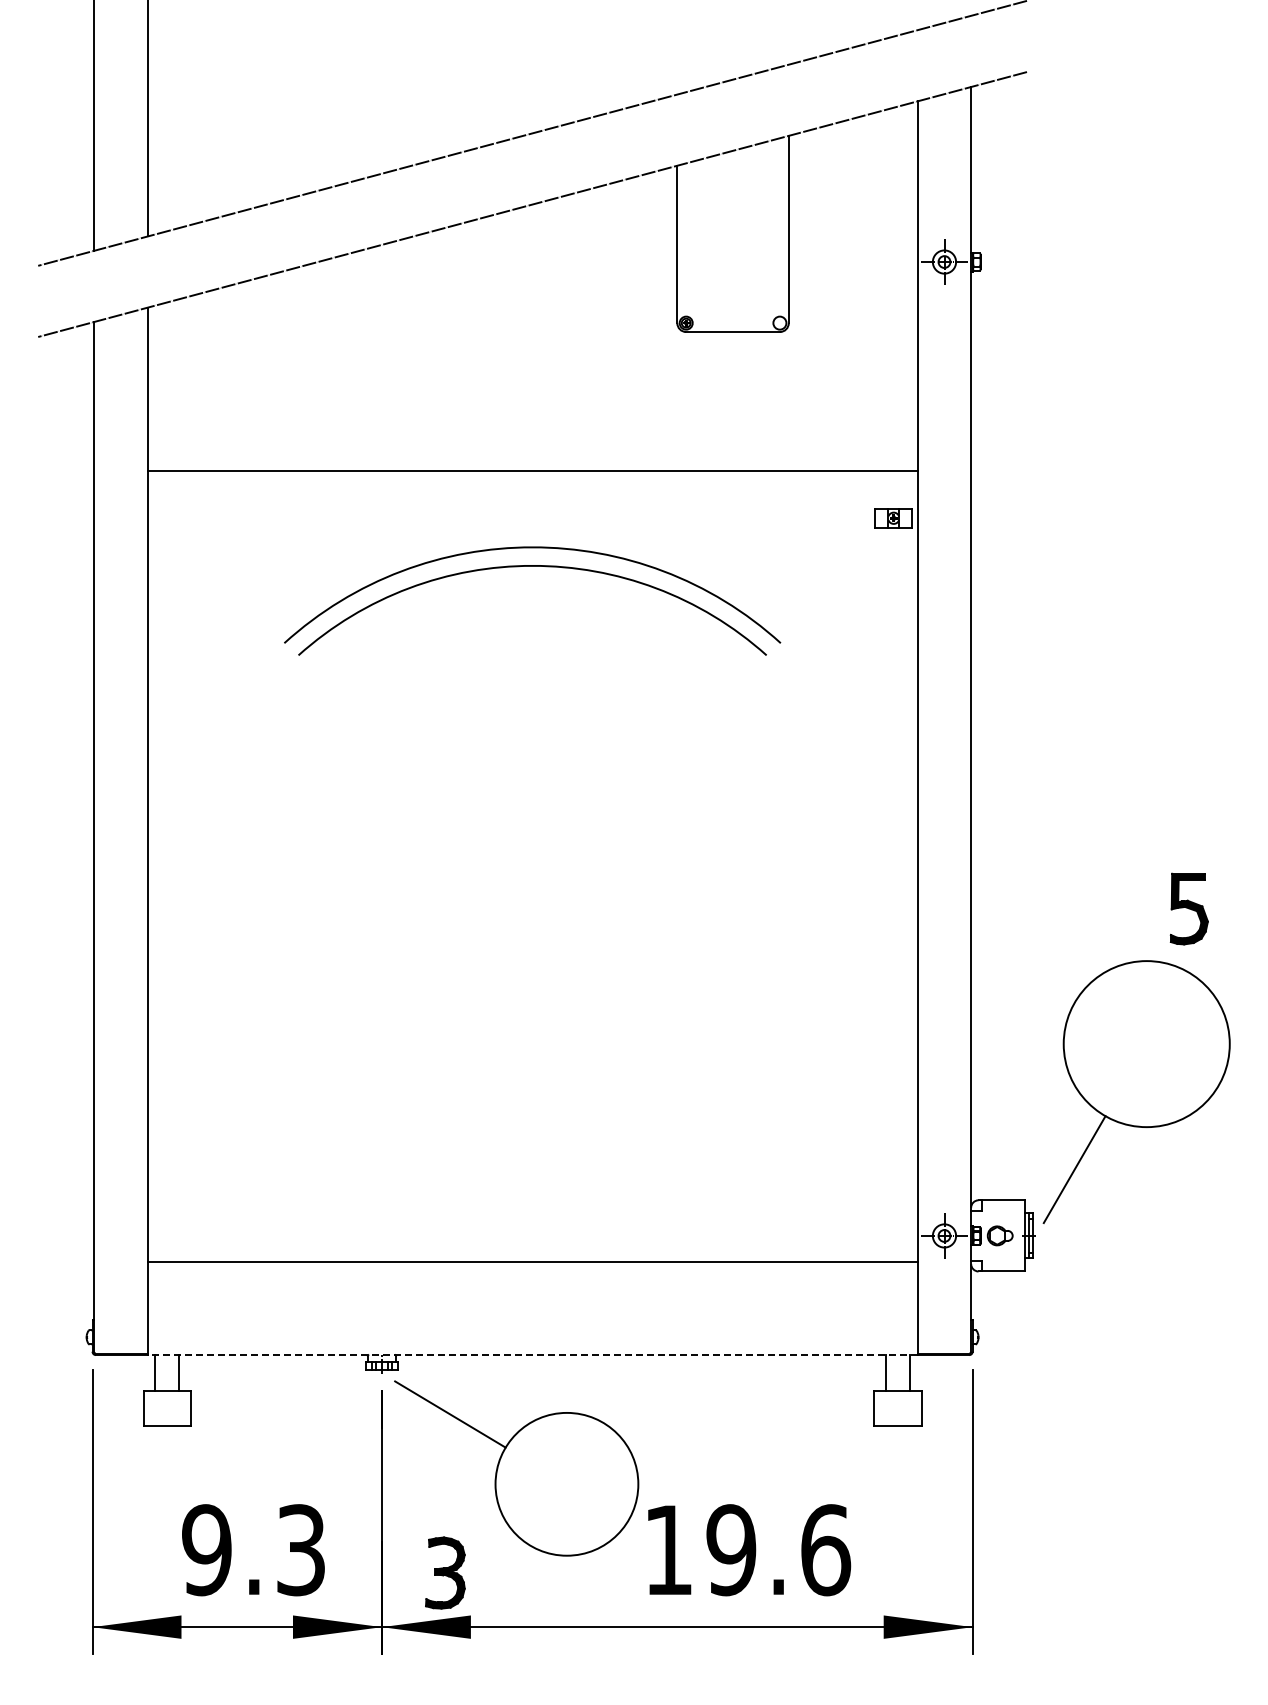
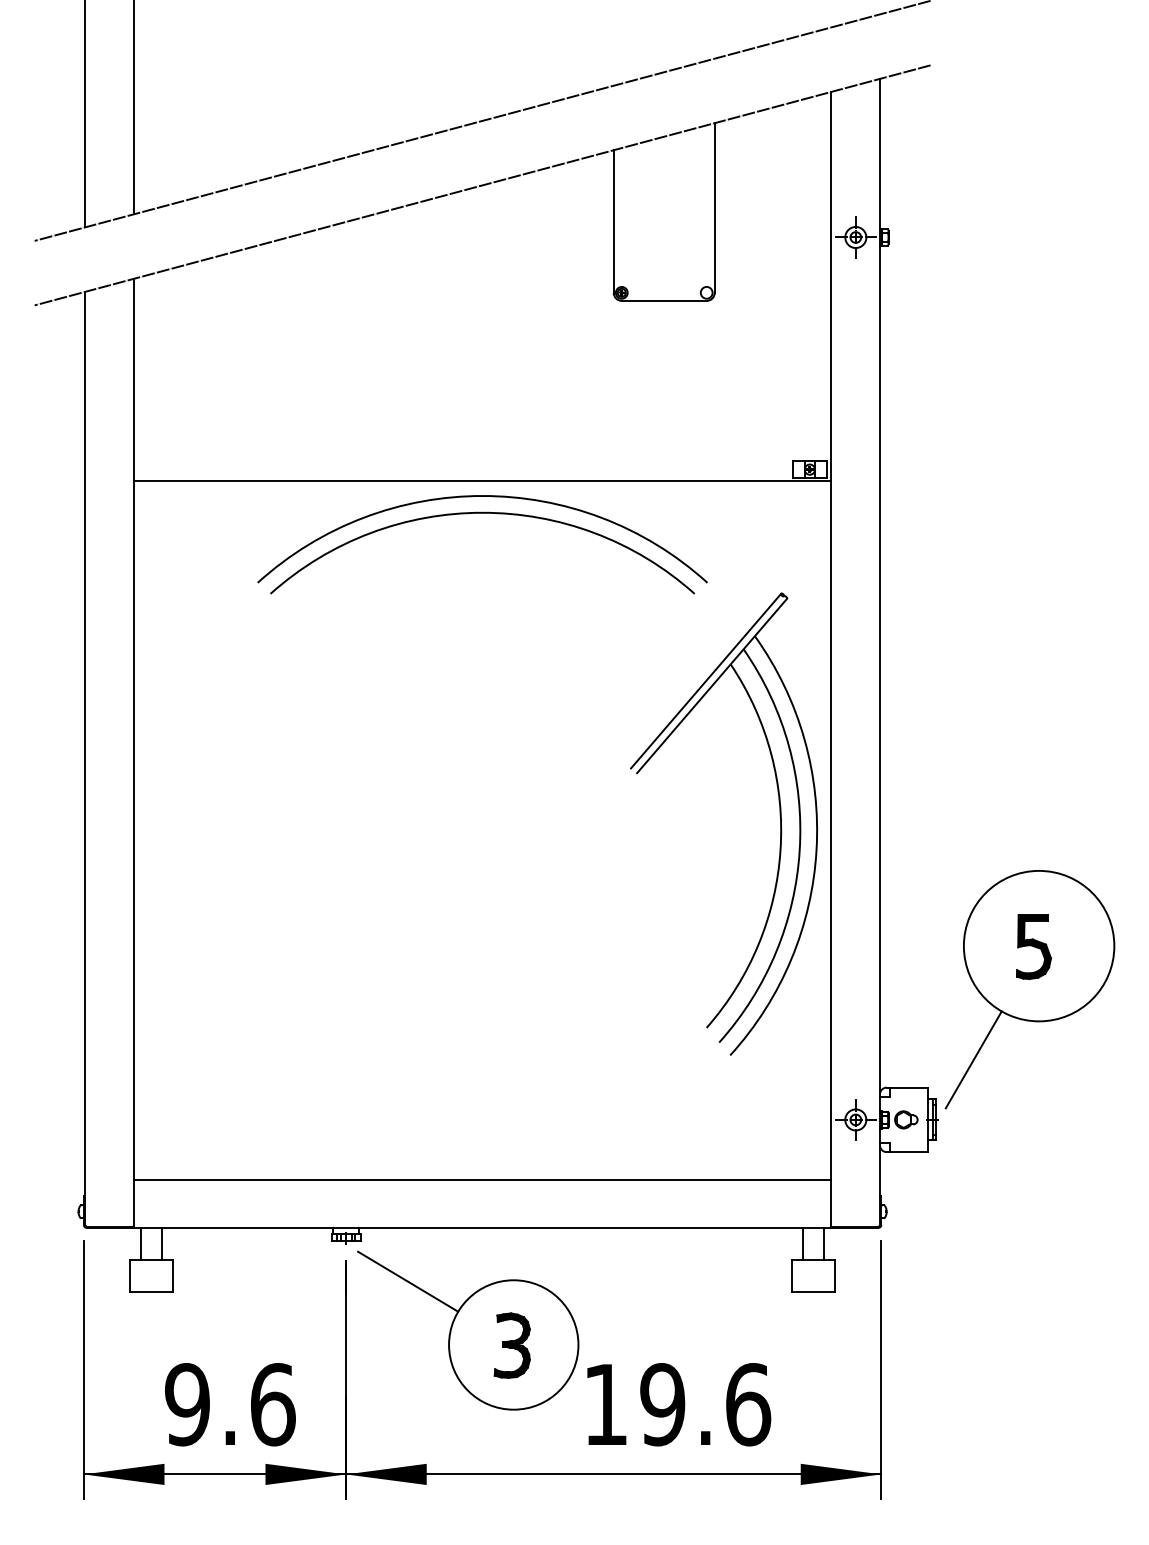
line: (532, 470) -> (482, 480), moved
part: (860, 902) -> (779, 817), added
part: (1188, 908) -> (1033, 946), moved
line: (532, 1261) -> (482, 1179), moved
line: (532, 1355) -> (482, 1228), dashed -> solid
text: (301, 1550) -> (273, 1404), 9.3 -> 9.6
part: (445, 1572) -> (512, 1345), moved

